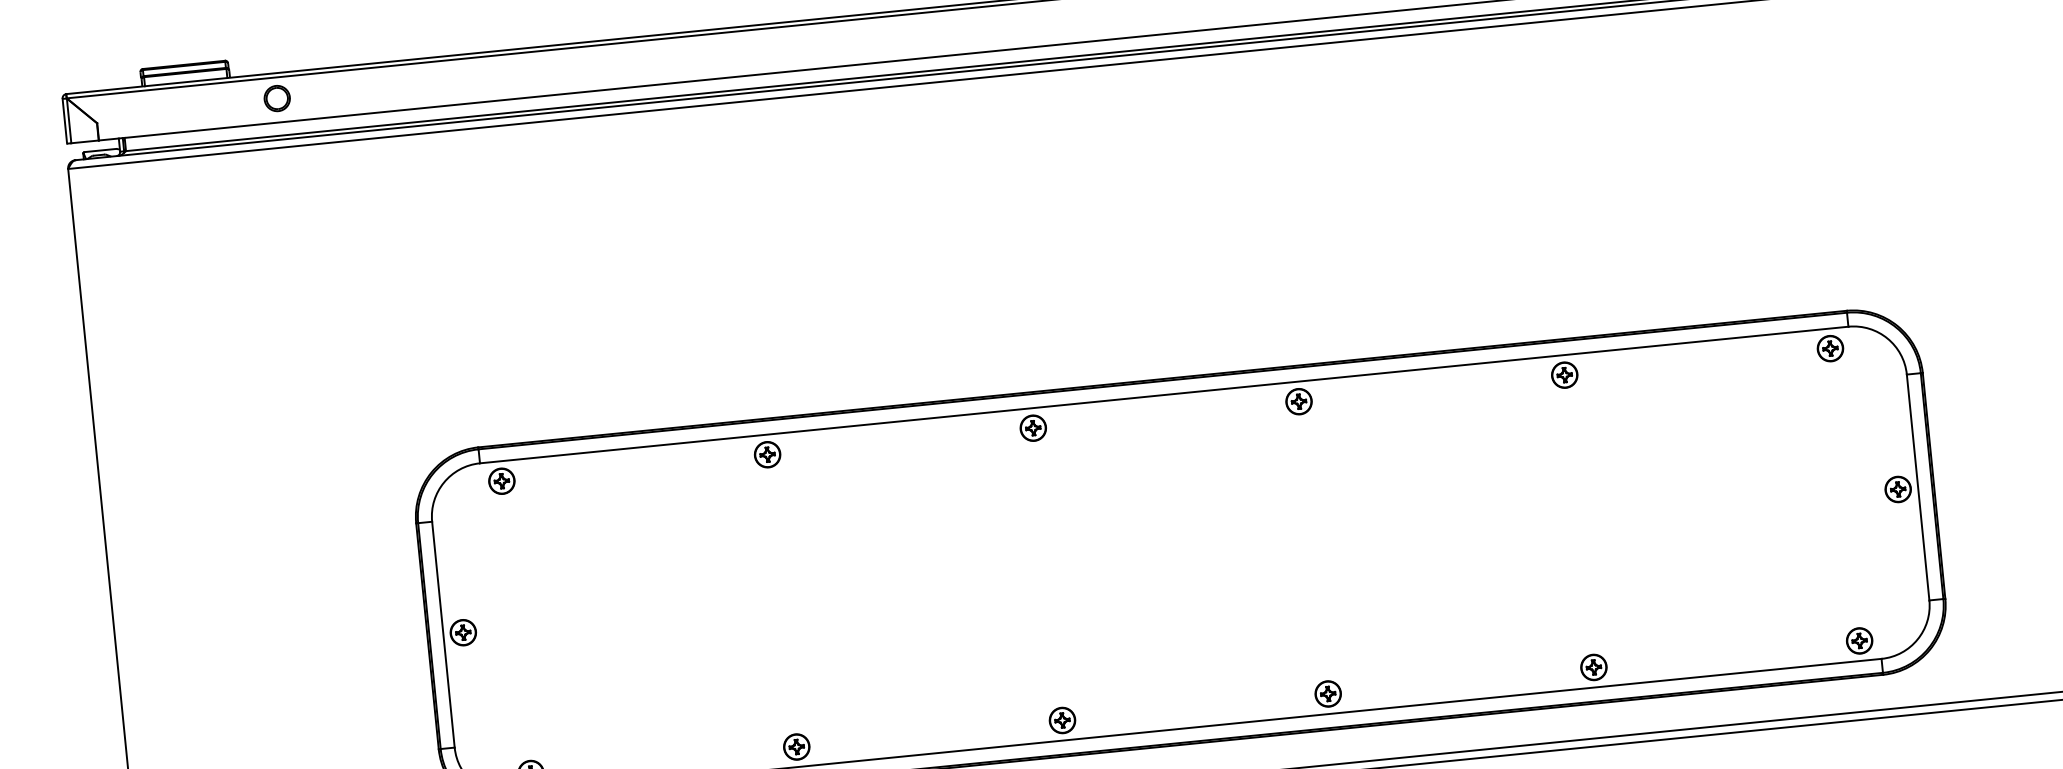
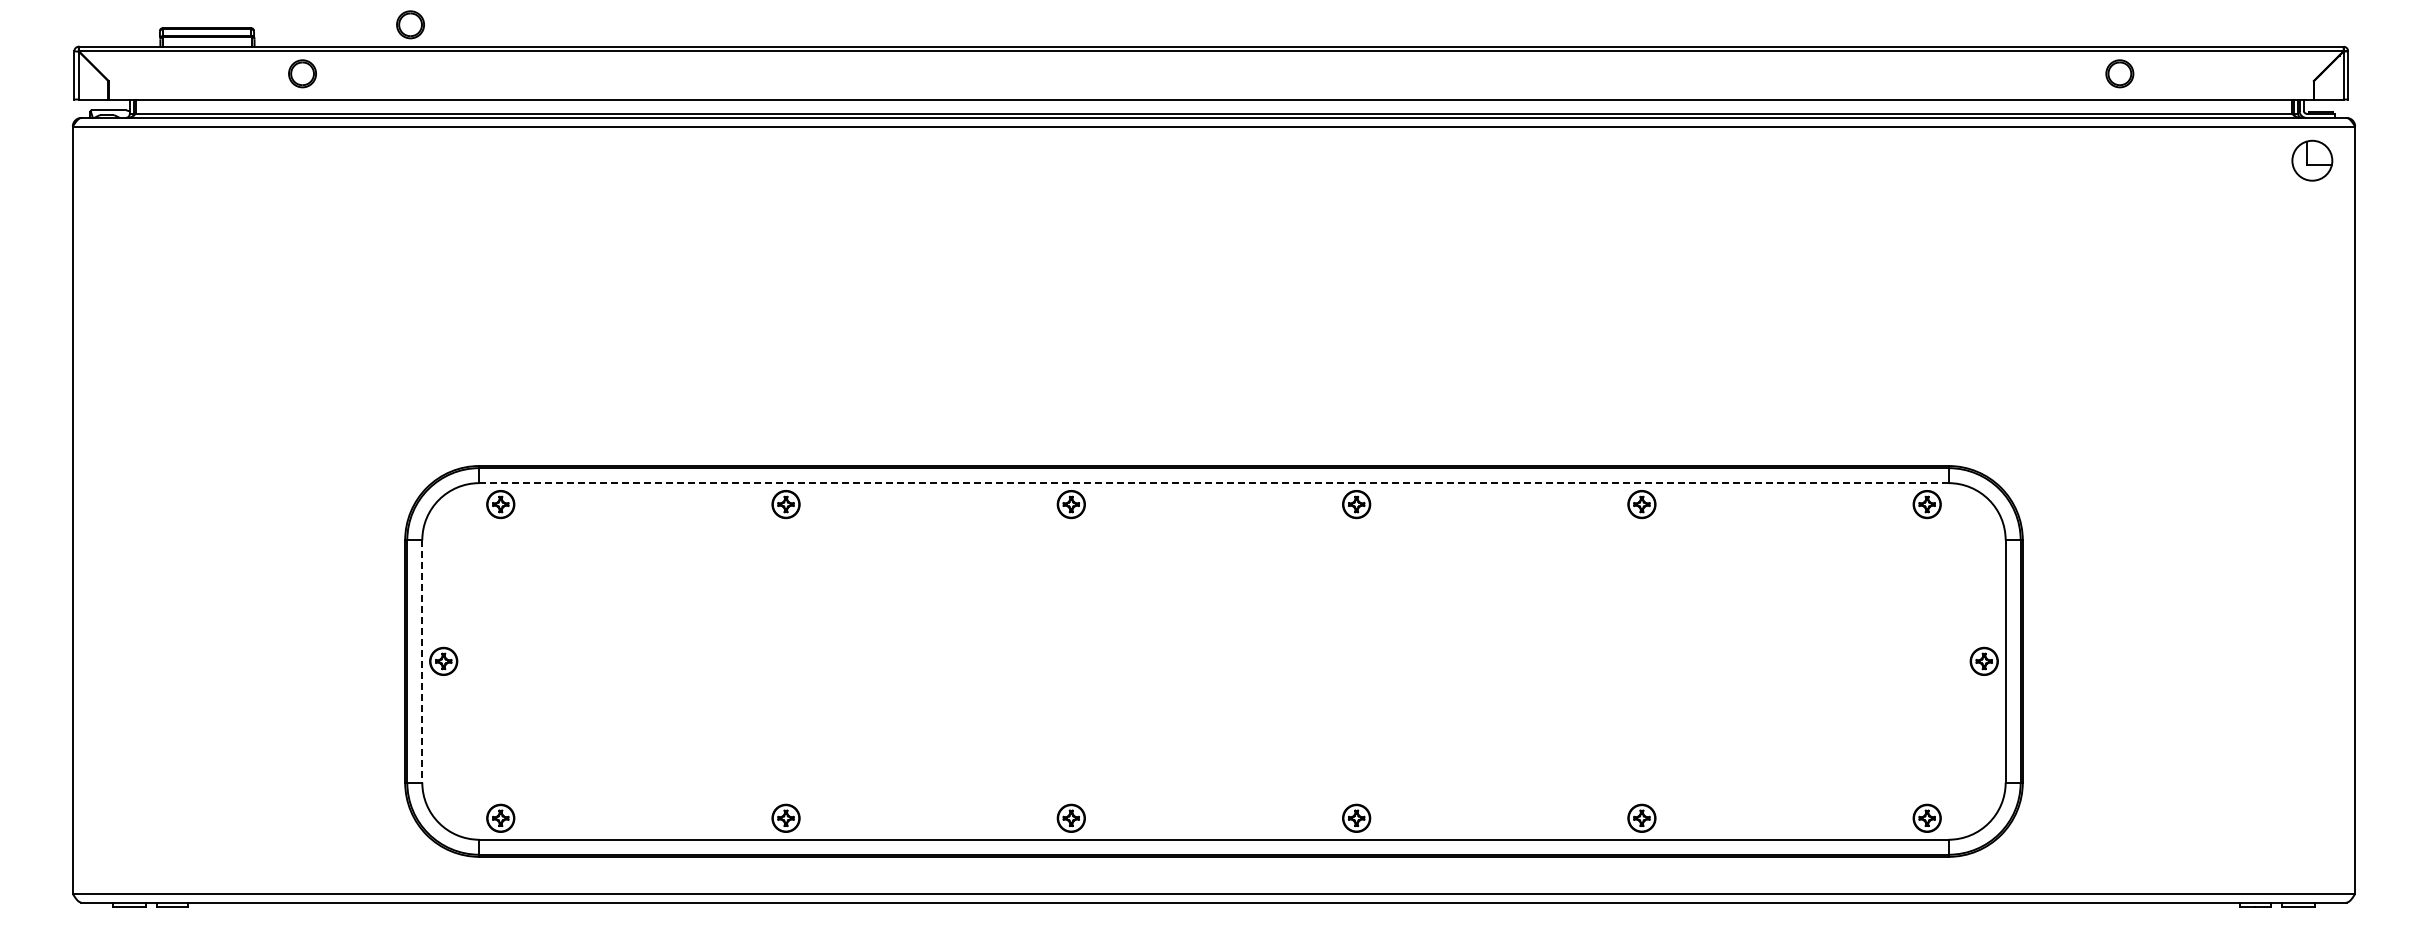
part: (373, 42) -> (410, 24), added
line: (1163, 395) -> (1213, 483), solid -> dashed
line: (443, 634) -> (422, 661), solid -> dashed

